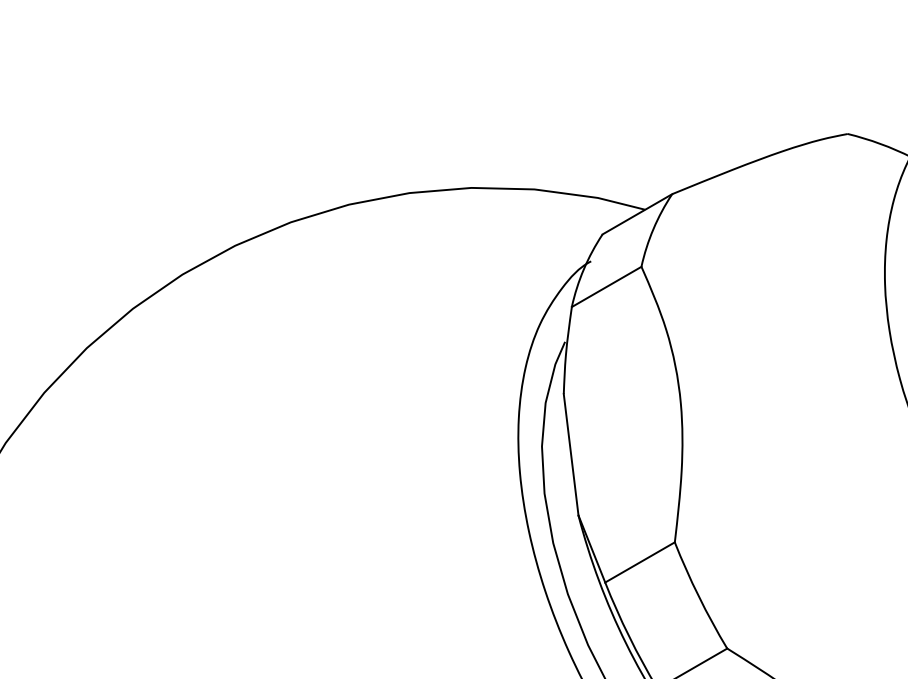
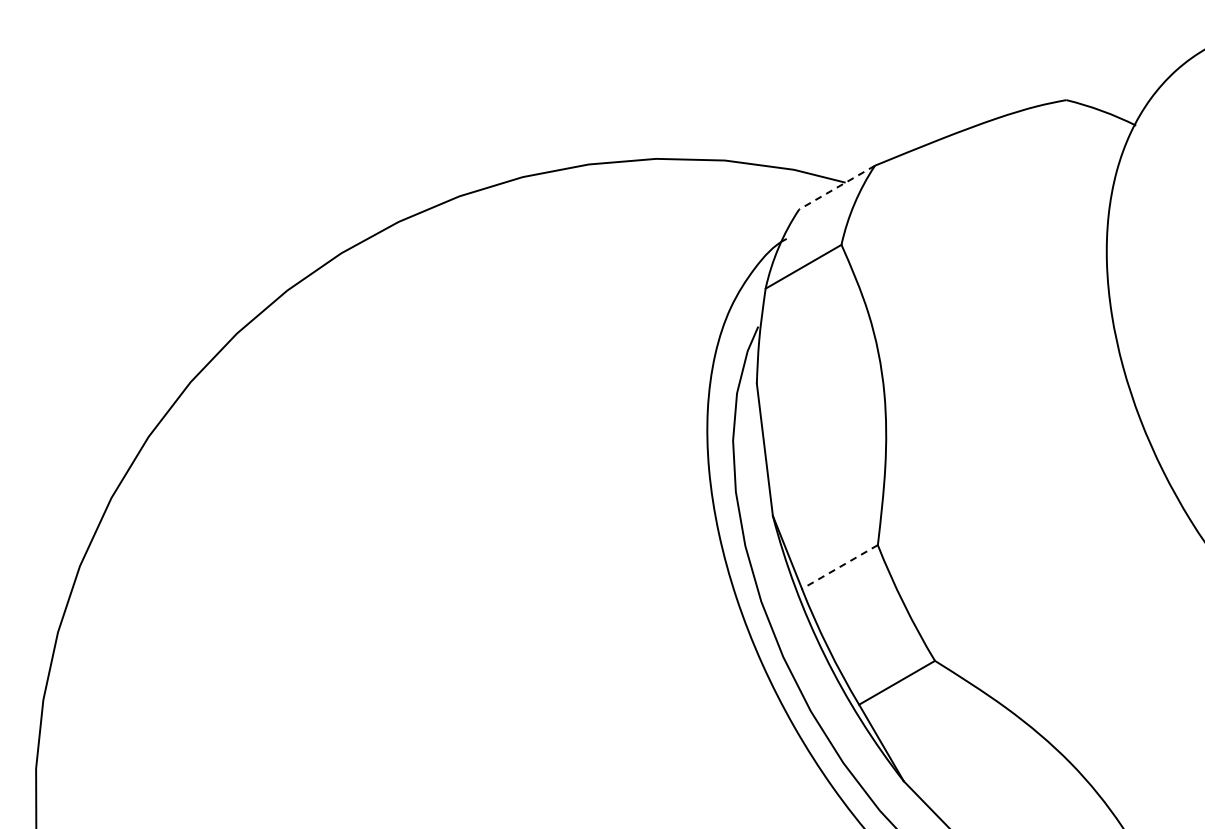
line: (637, 214) -> (837, 187), solid -> dashed
line: (639, 562) -> (839, 567), solid -> dashed

